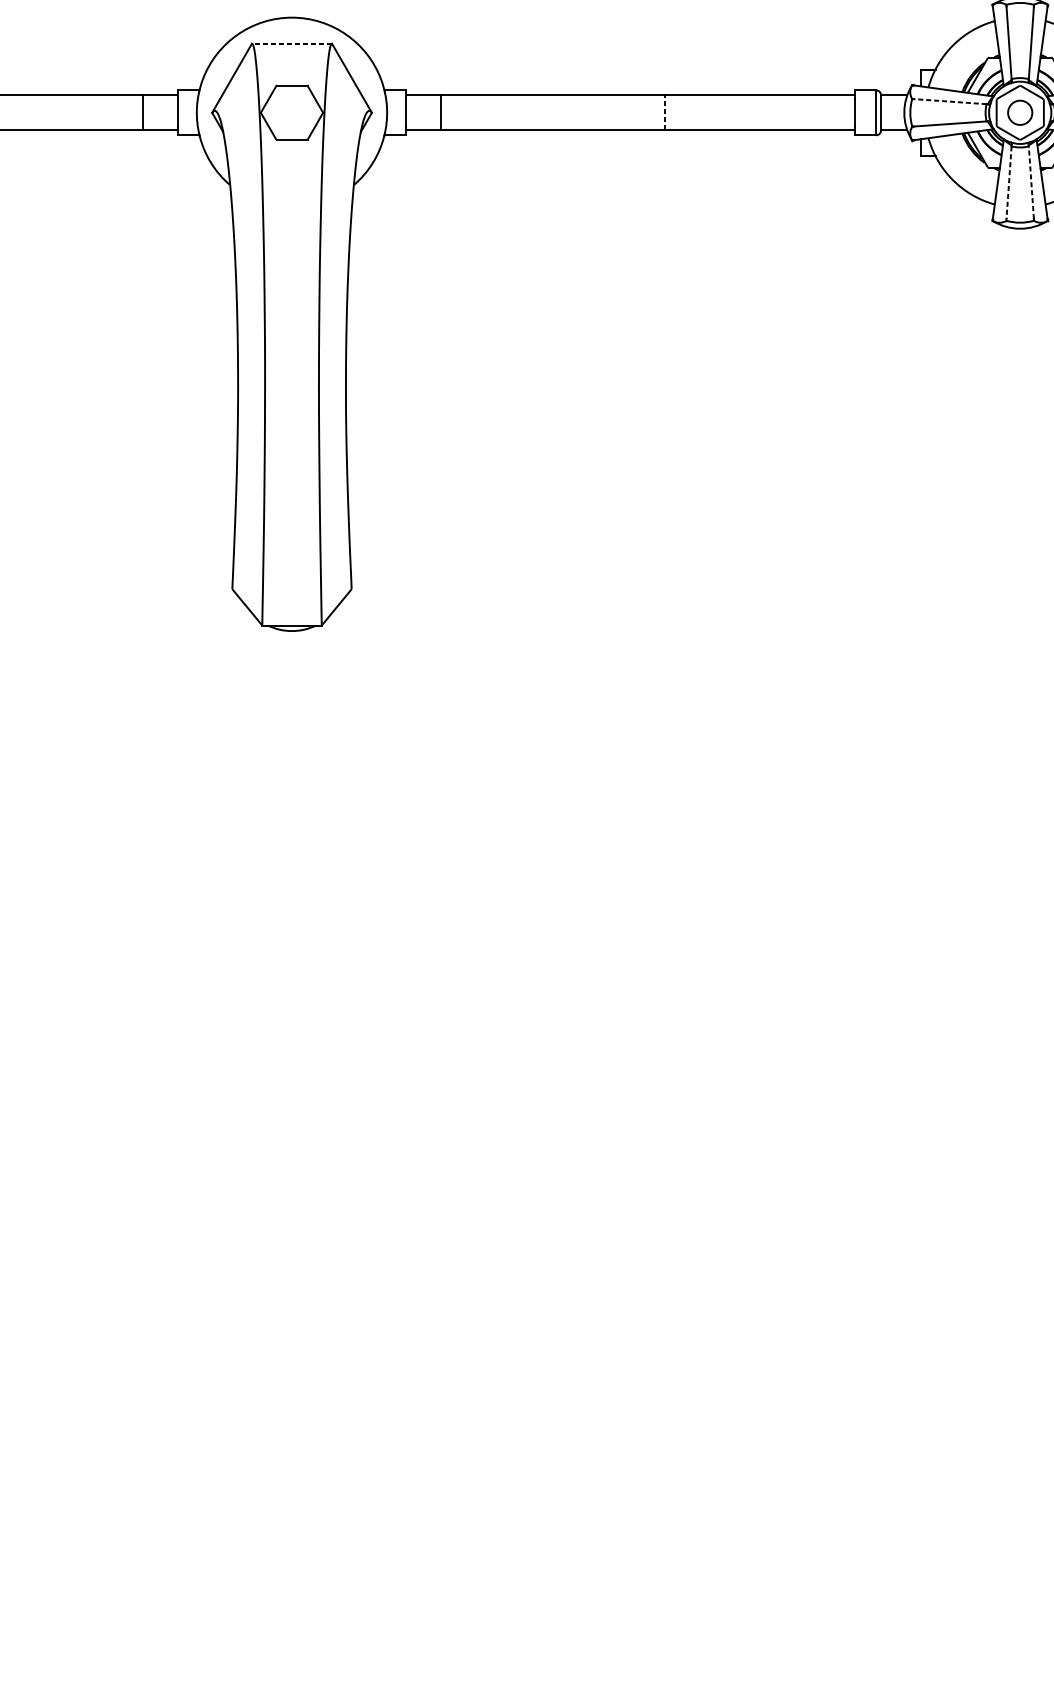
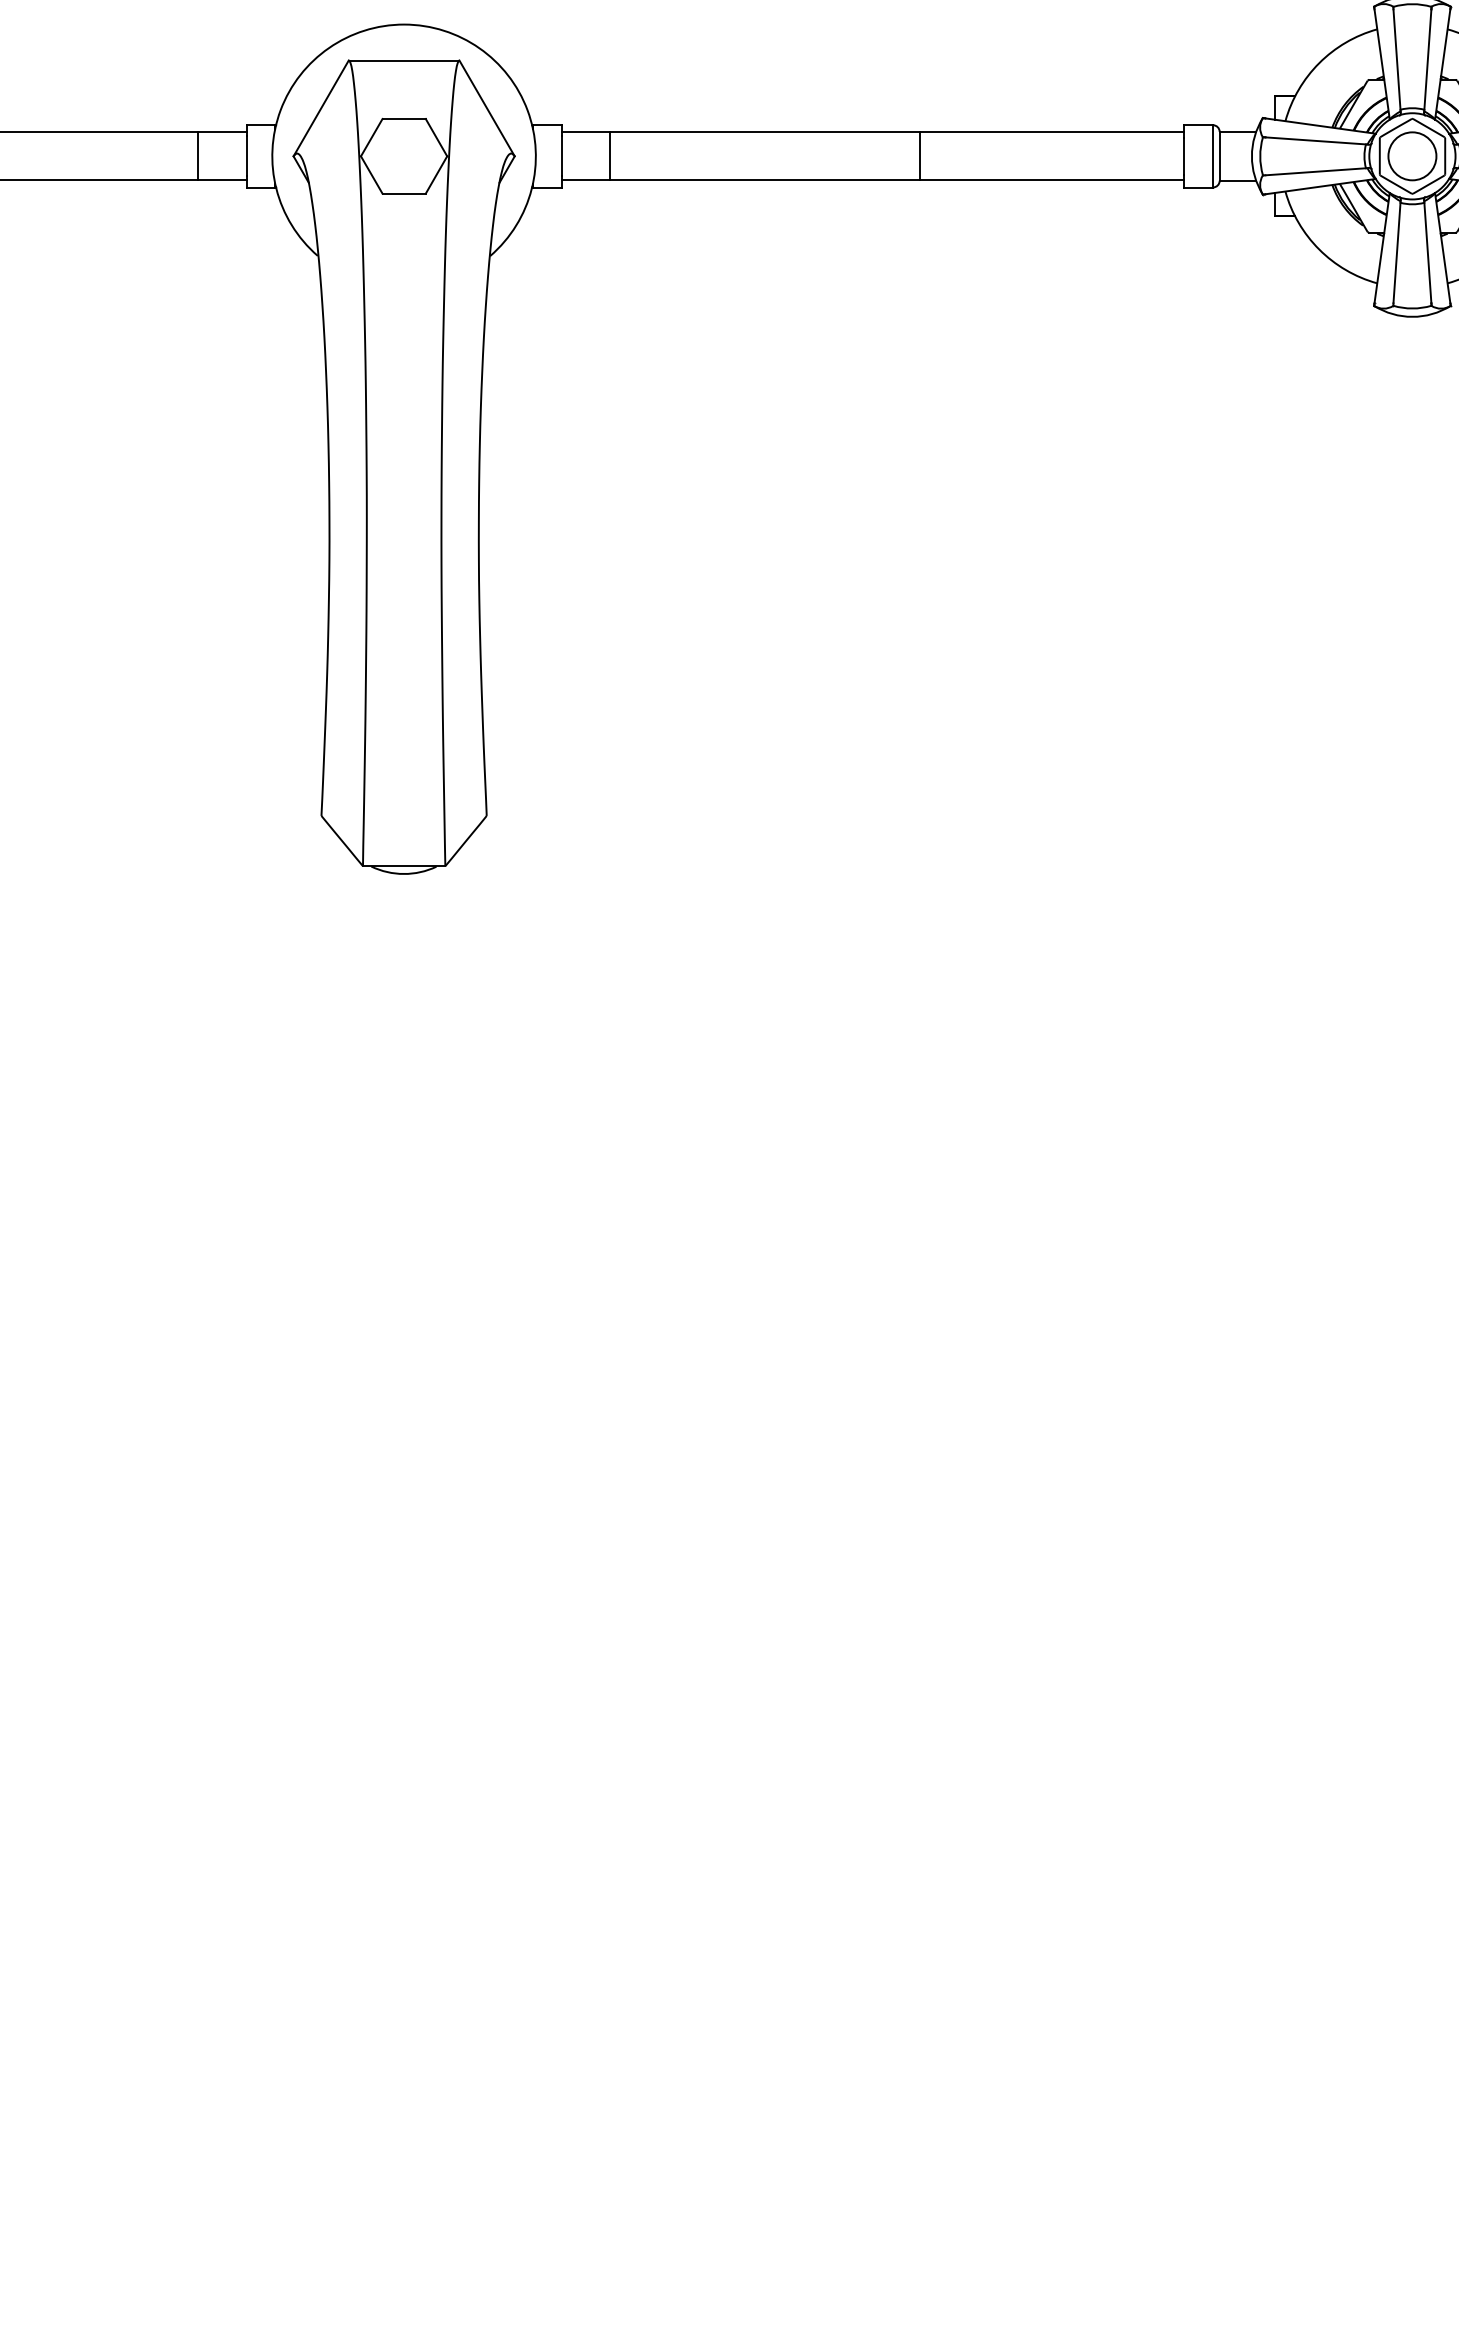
line: (291, 43) -> (403, 60), dashed -> solid
line: (950, 101) -> (1315, 140), dashed -> solid
line: (664, 112) -> (919, 156), dashed -> solid
circle: (1020, 112) -> (1412, 156), size x1.43
line: (1008, 182) -> (1396, 253), dashed -> solid
line: (1031, 182) -> (1427, 252), dashed -> solid

